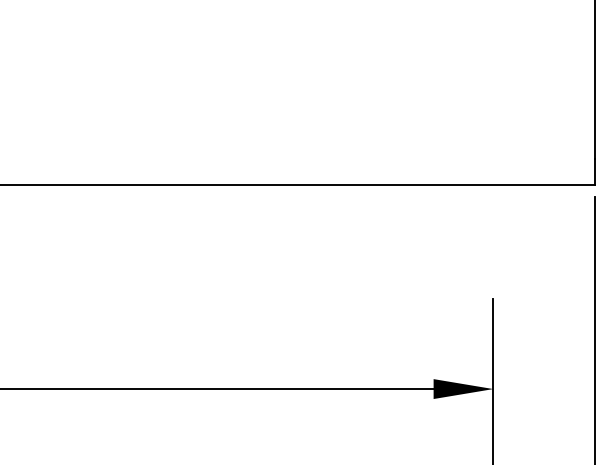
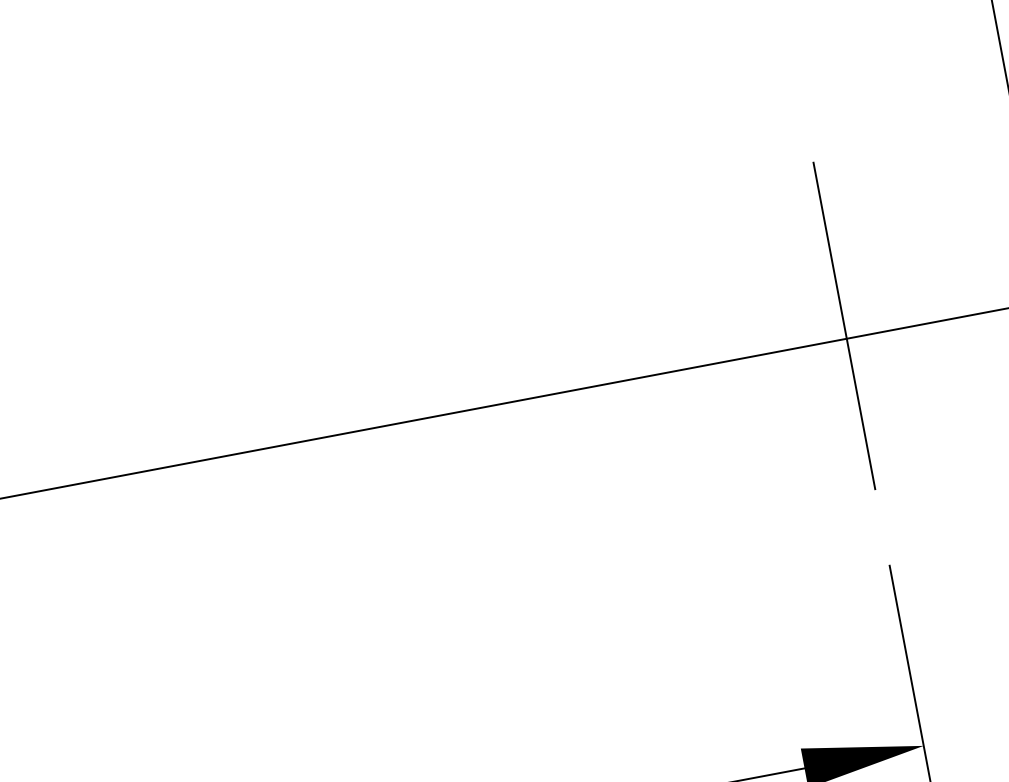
line: (493, 178) -> (844, 326), added

